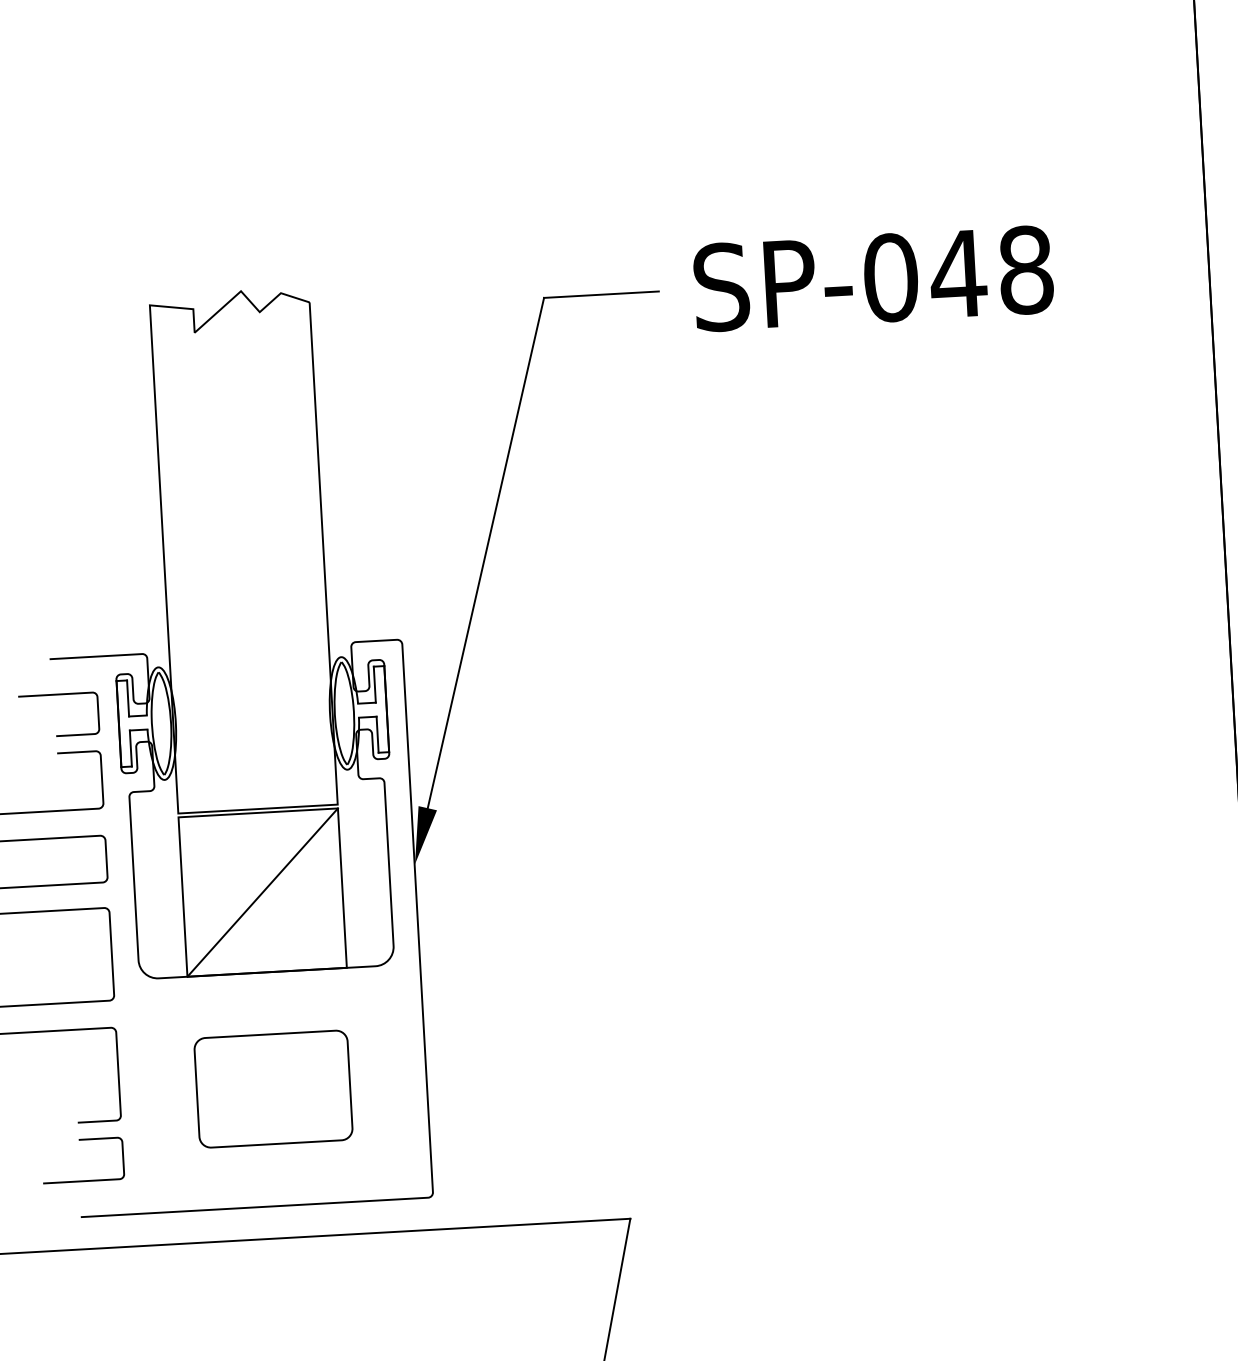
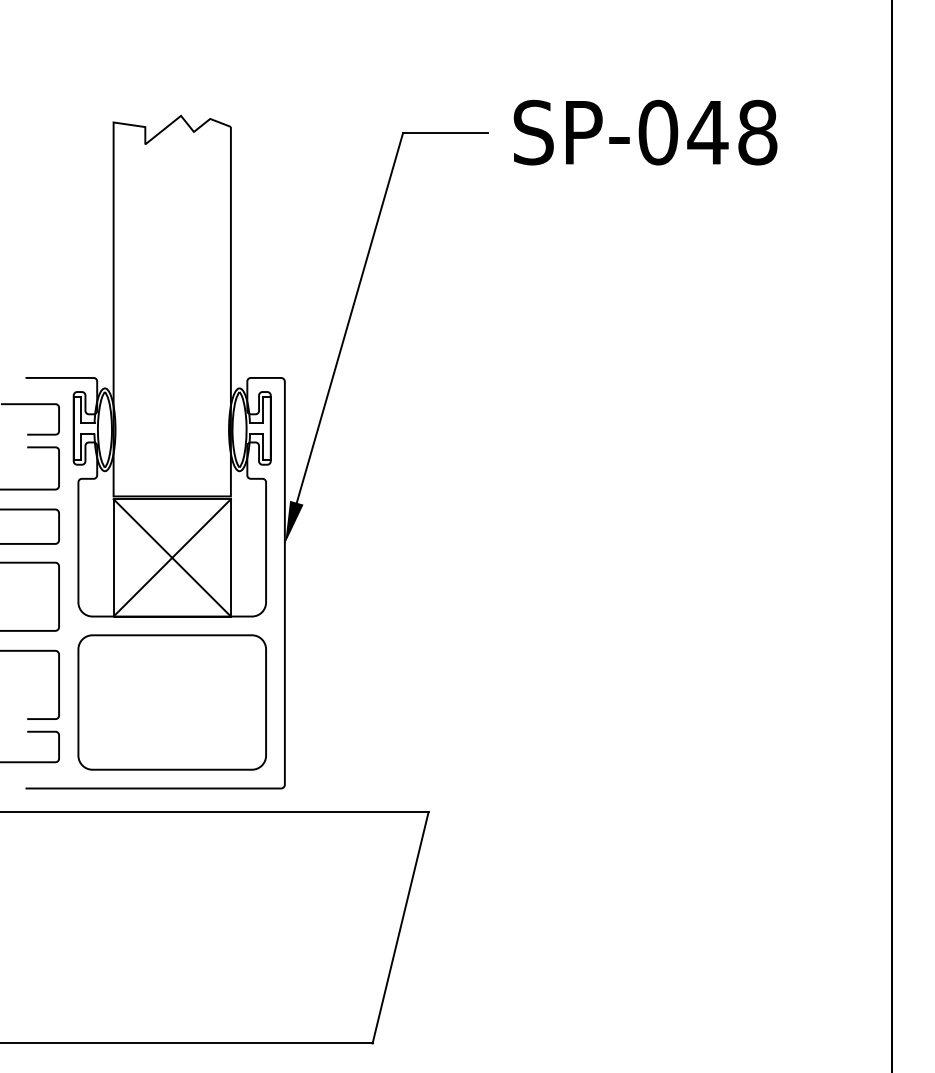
line: (261, 892) -> (171, 557), added
part: (272, 1089) -> (171, 702), size x1.67

